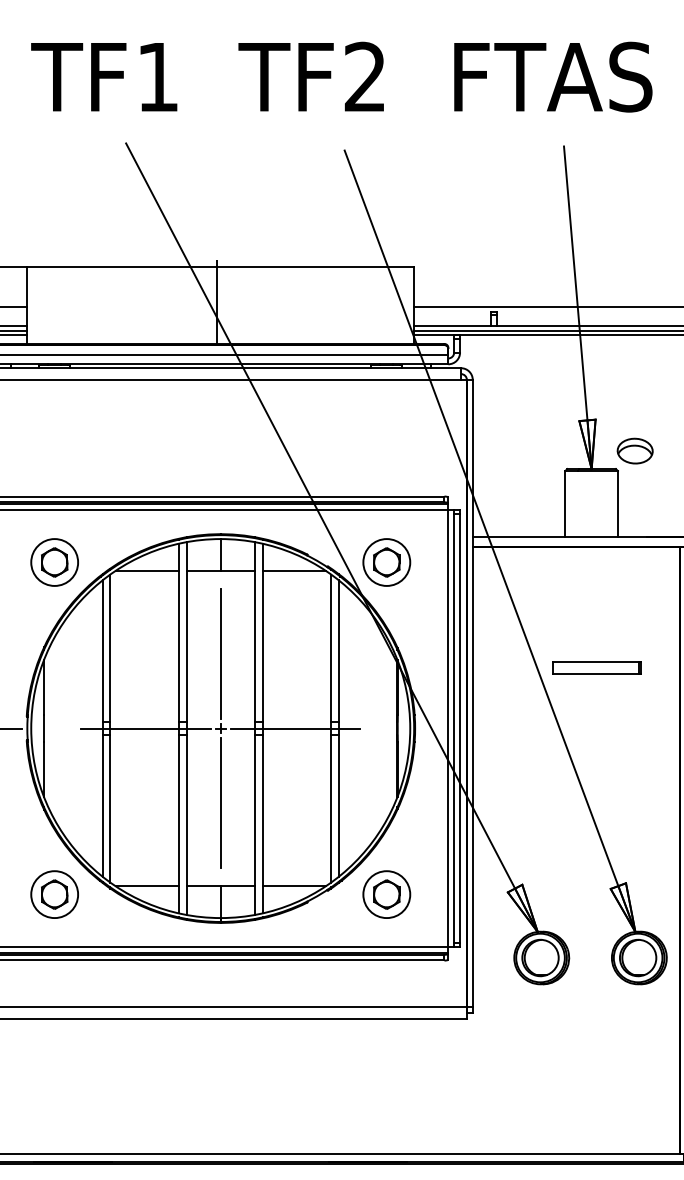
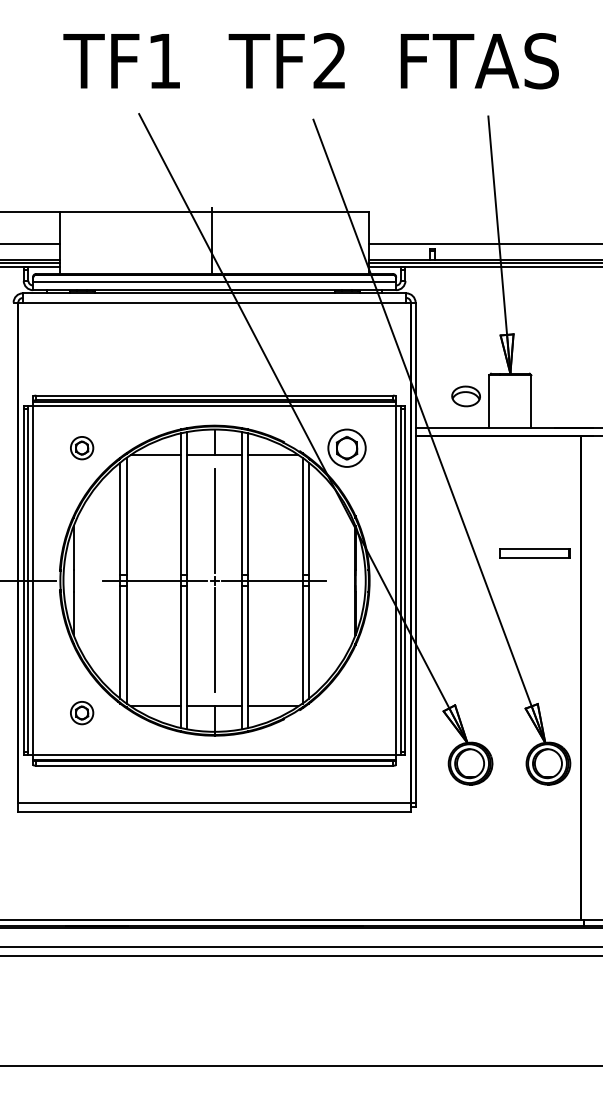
part: (634, 451) -> (465, 396), moved
part: (53, 561) -> (81, 447), size x0.6
part: (595, 668) -> (534, 553), moved
part: (53, 893) -> (81, 712), size x0.6
part: (386, 893) -> (346, 712), removed

